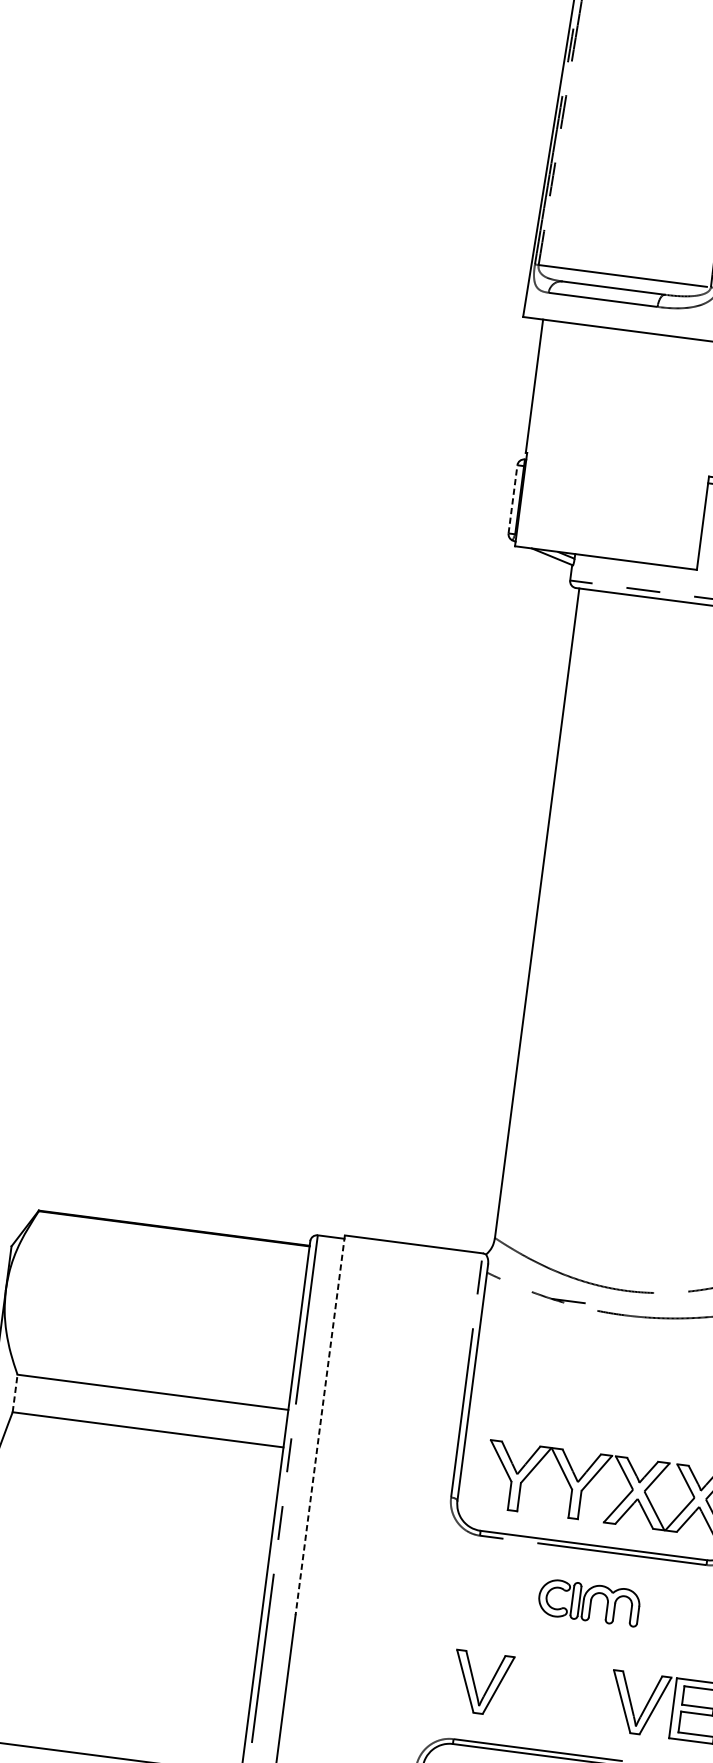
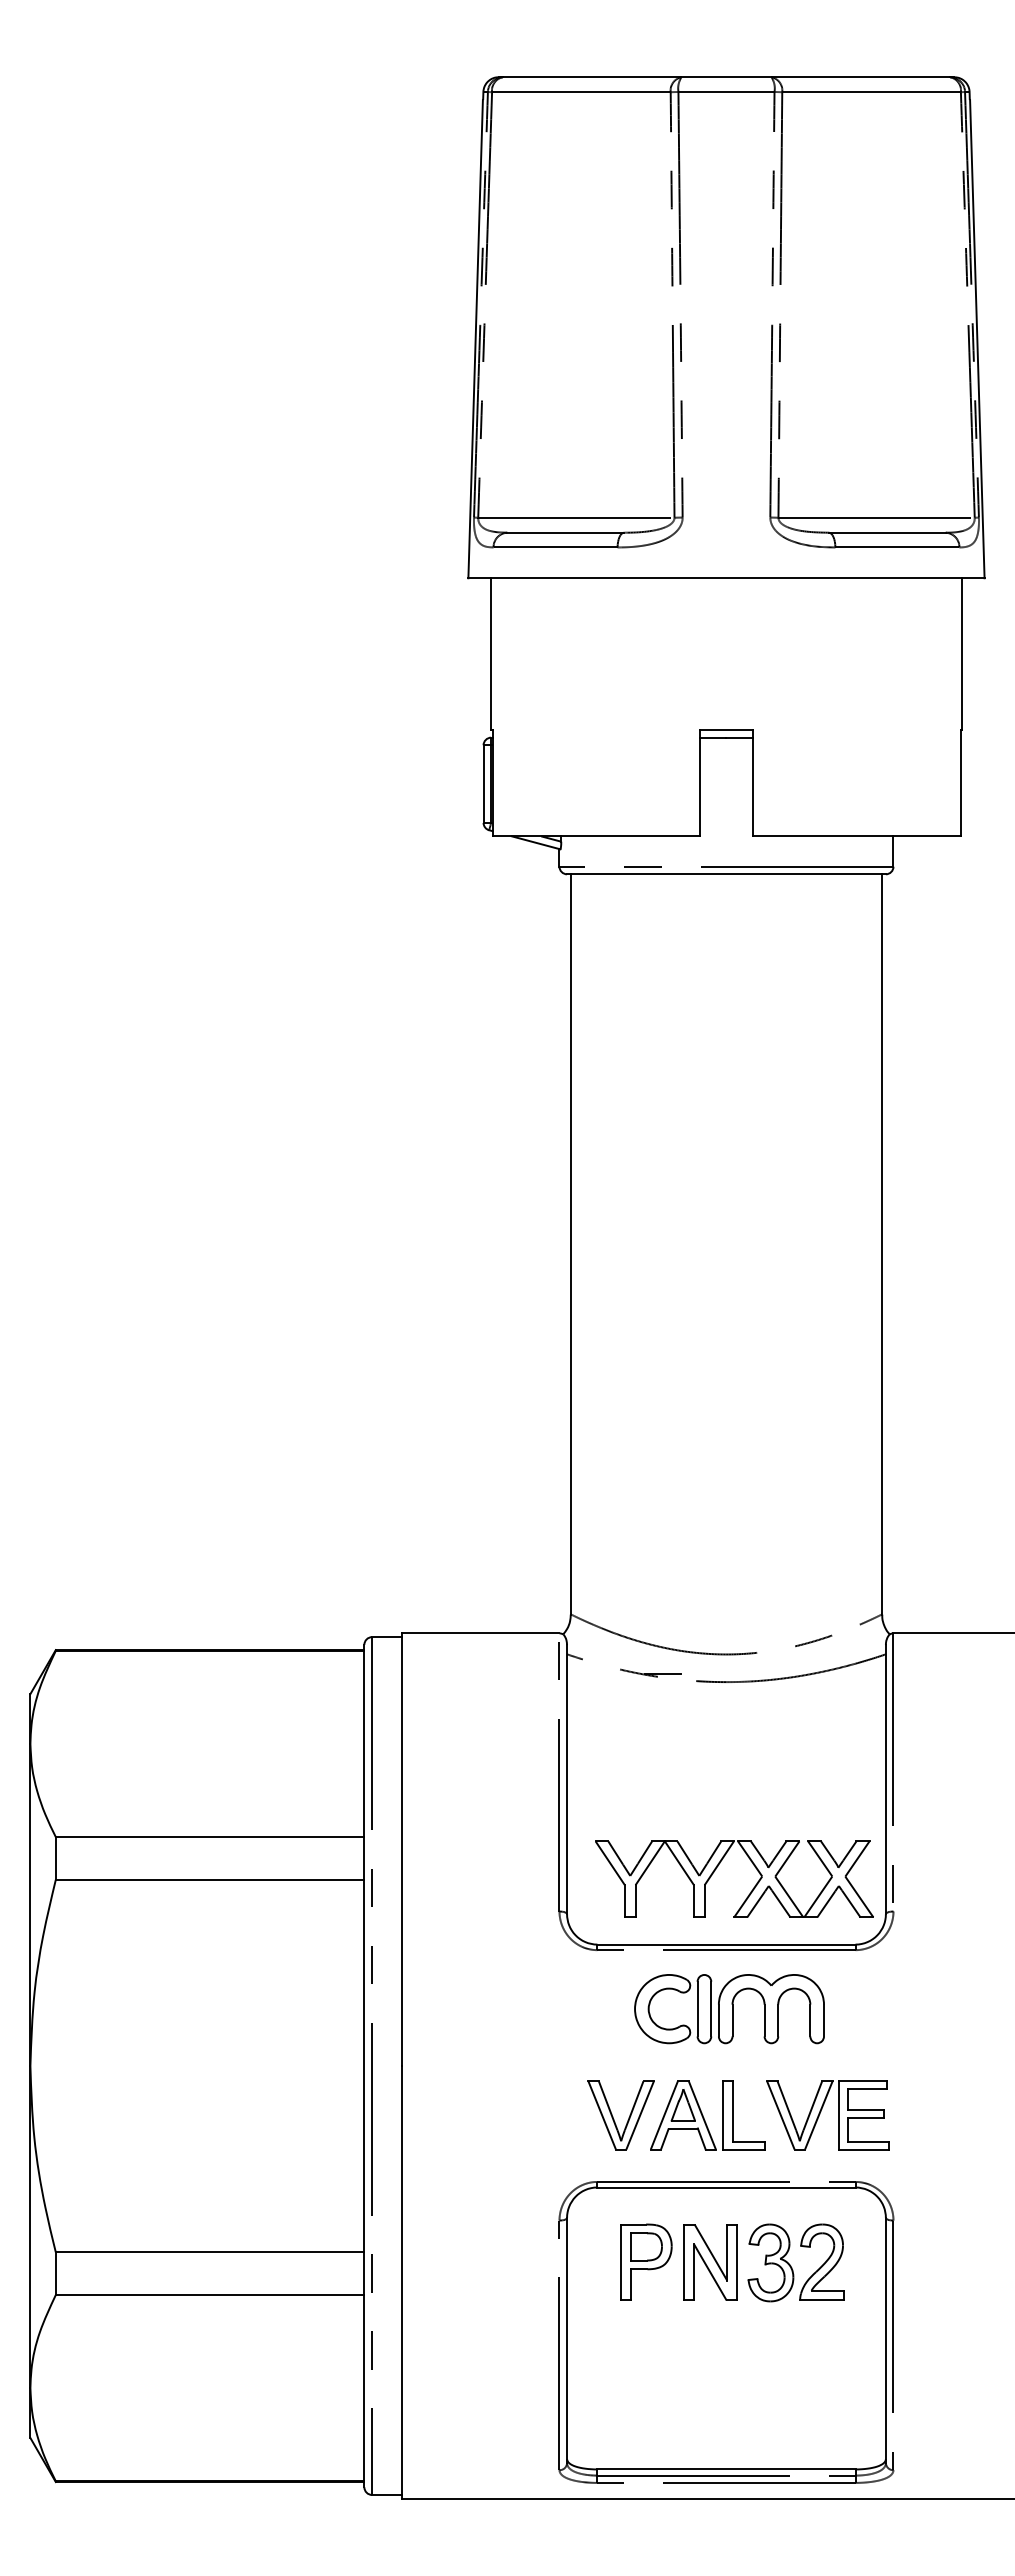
line: (512, 499) -> (483, 784), dashed -> solid
line: (14, 1392) -> (55, 1857), dashed -> solid
line: (320, 1426) -> (402, 1850), dashed -> solid
part: (589, 1602) -> (729, 2009), size x1.67
part: (557, 1693) -> (707, 2115), added

